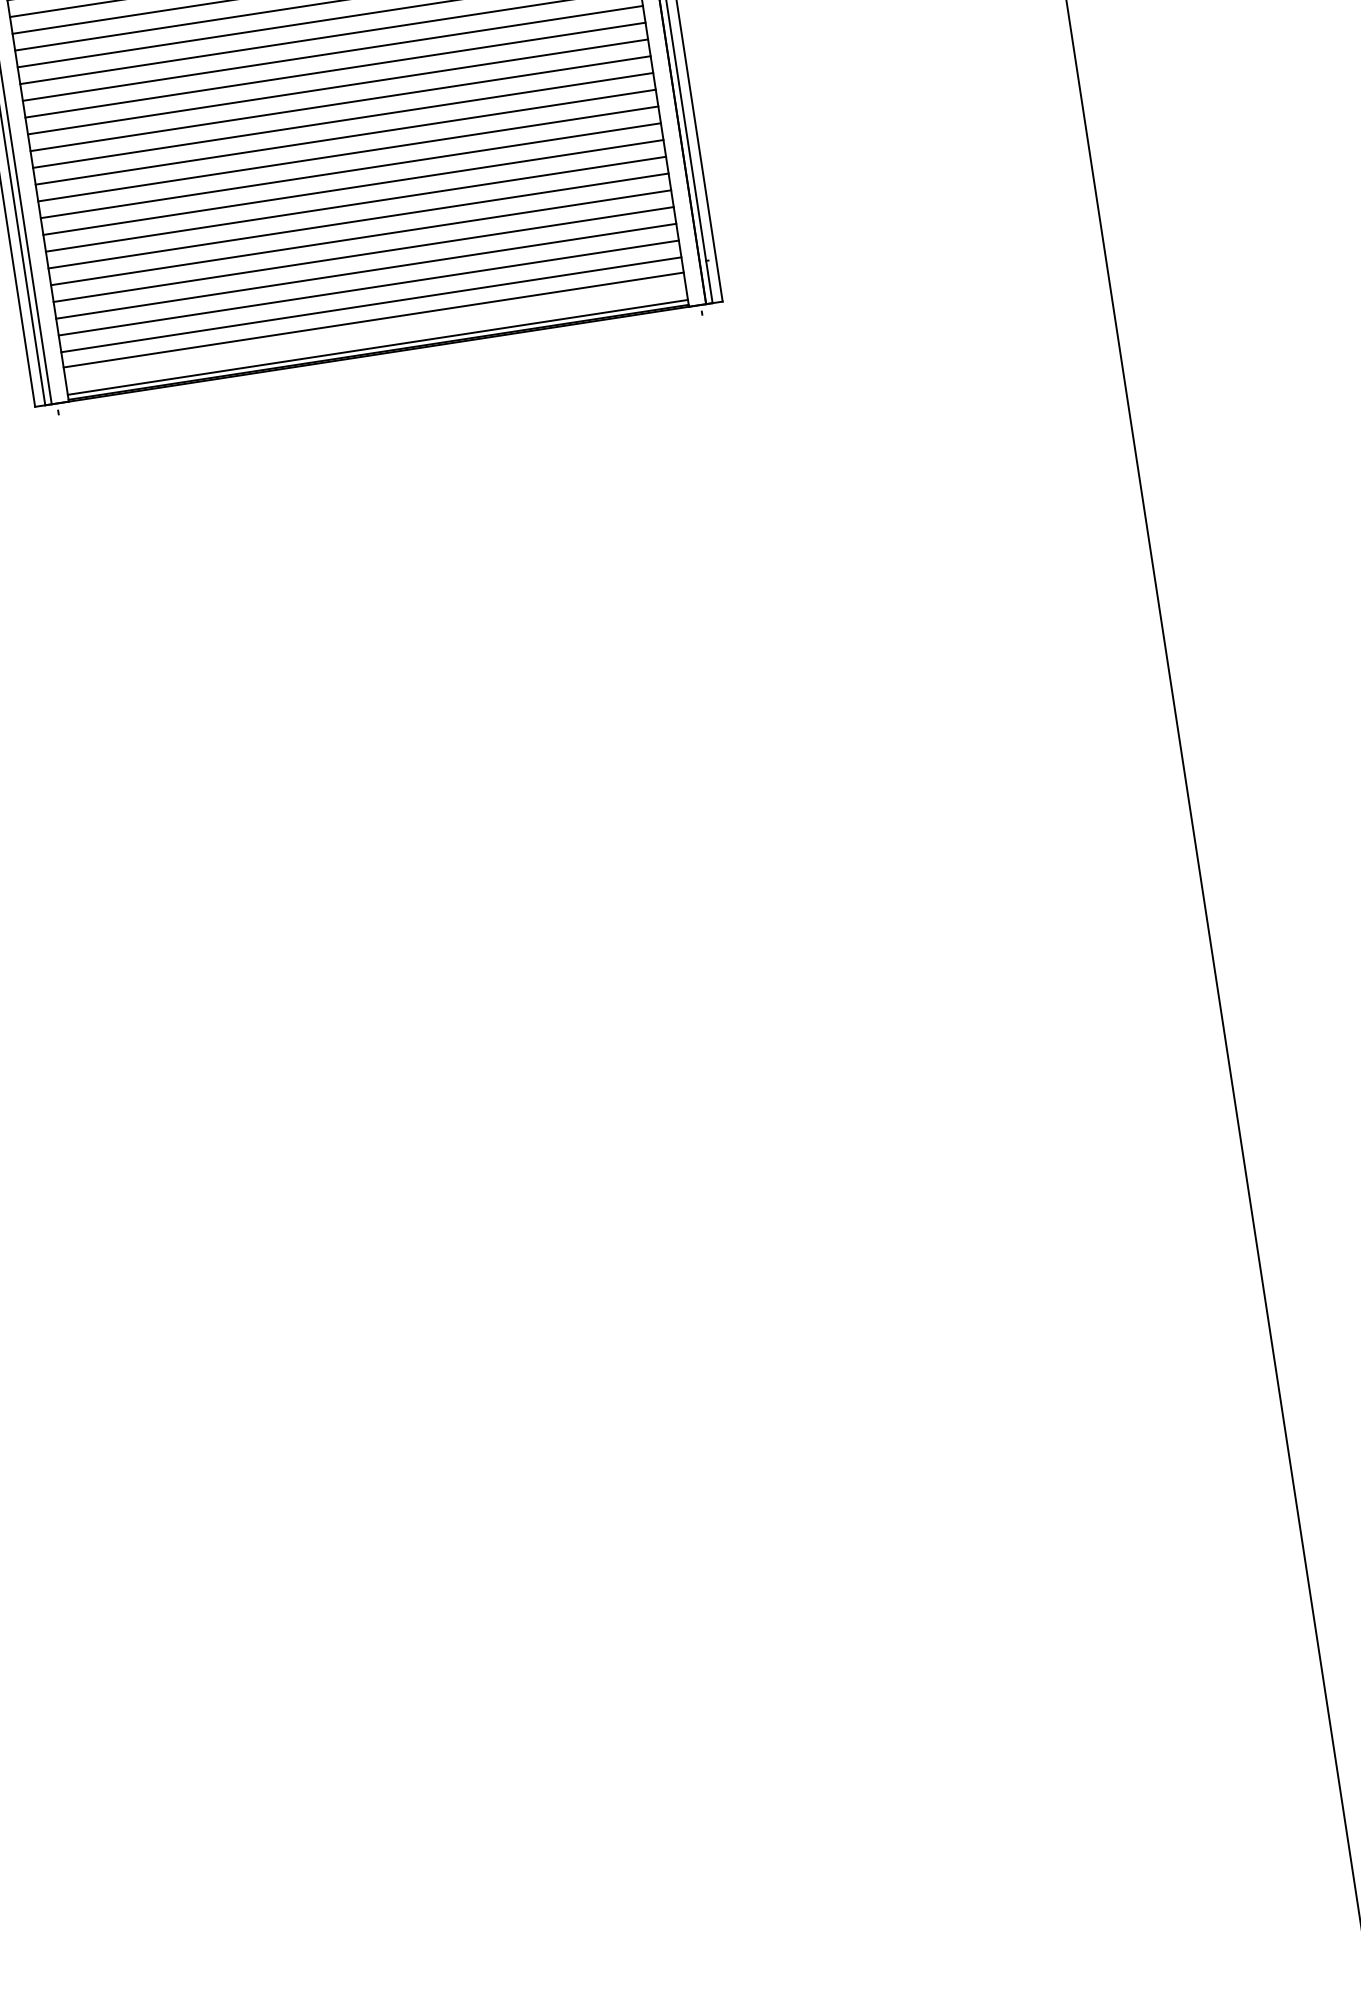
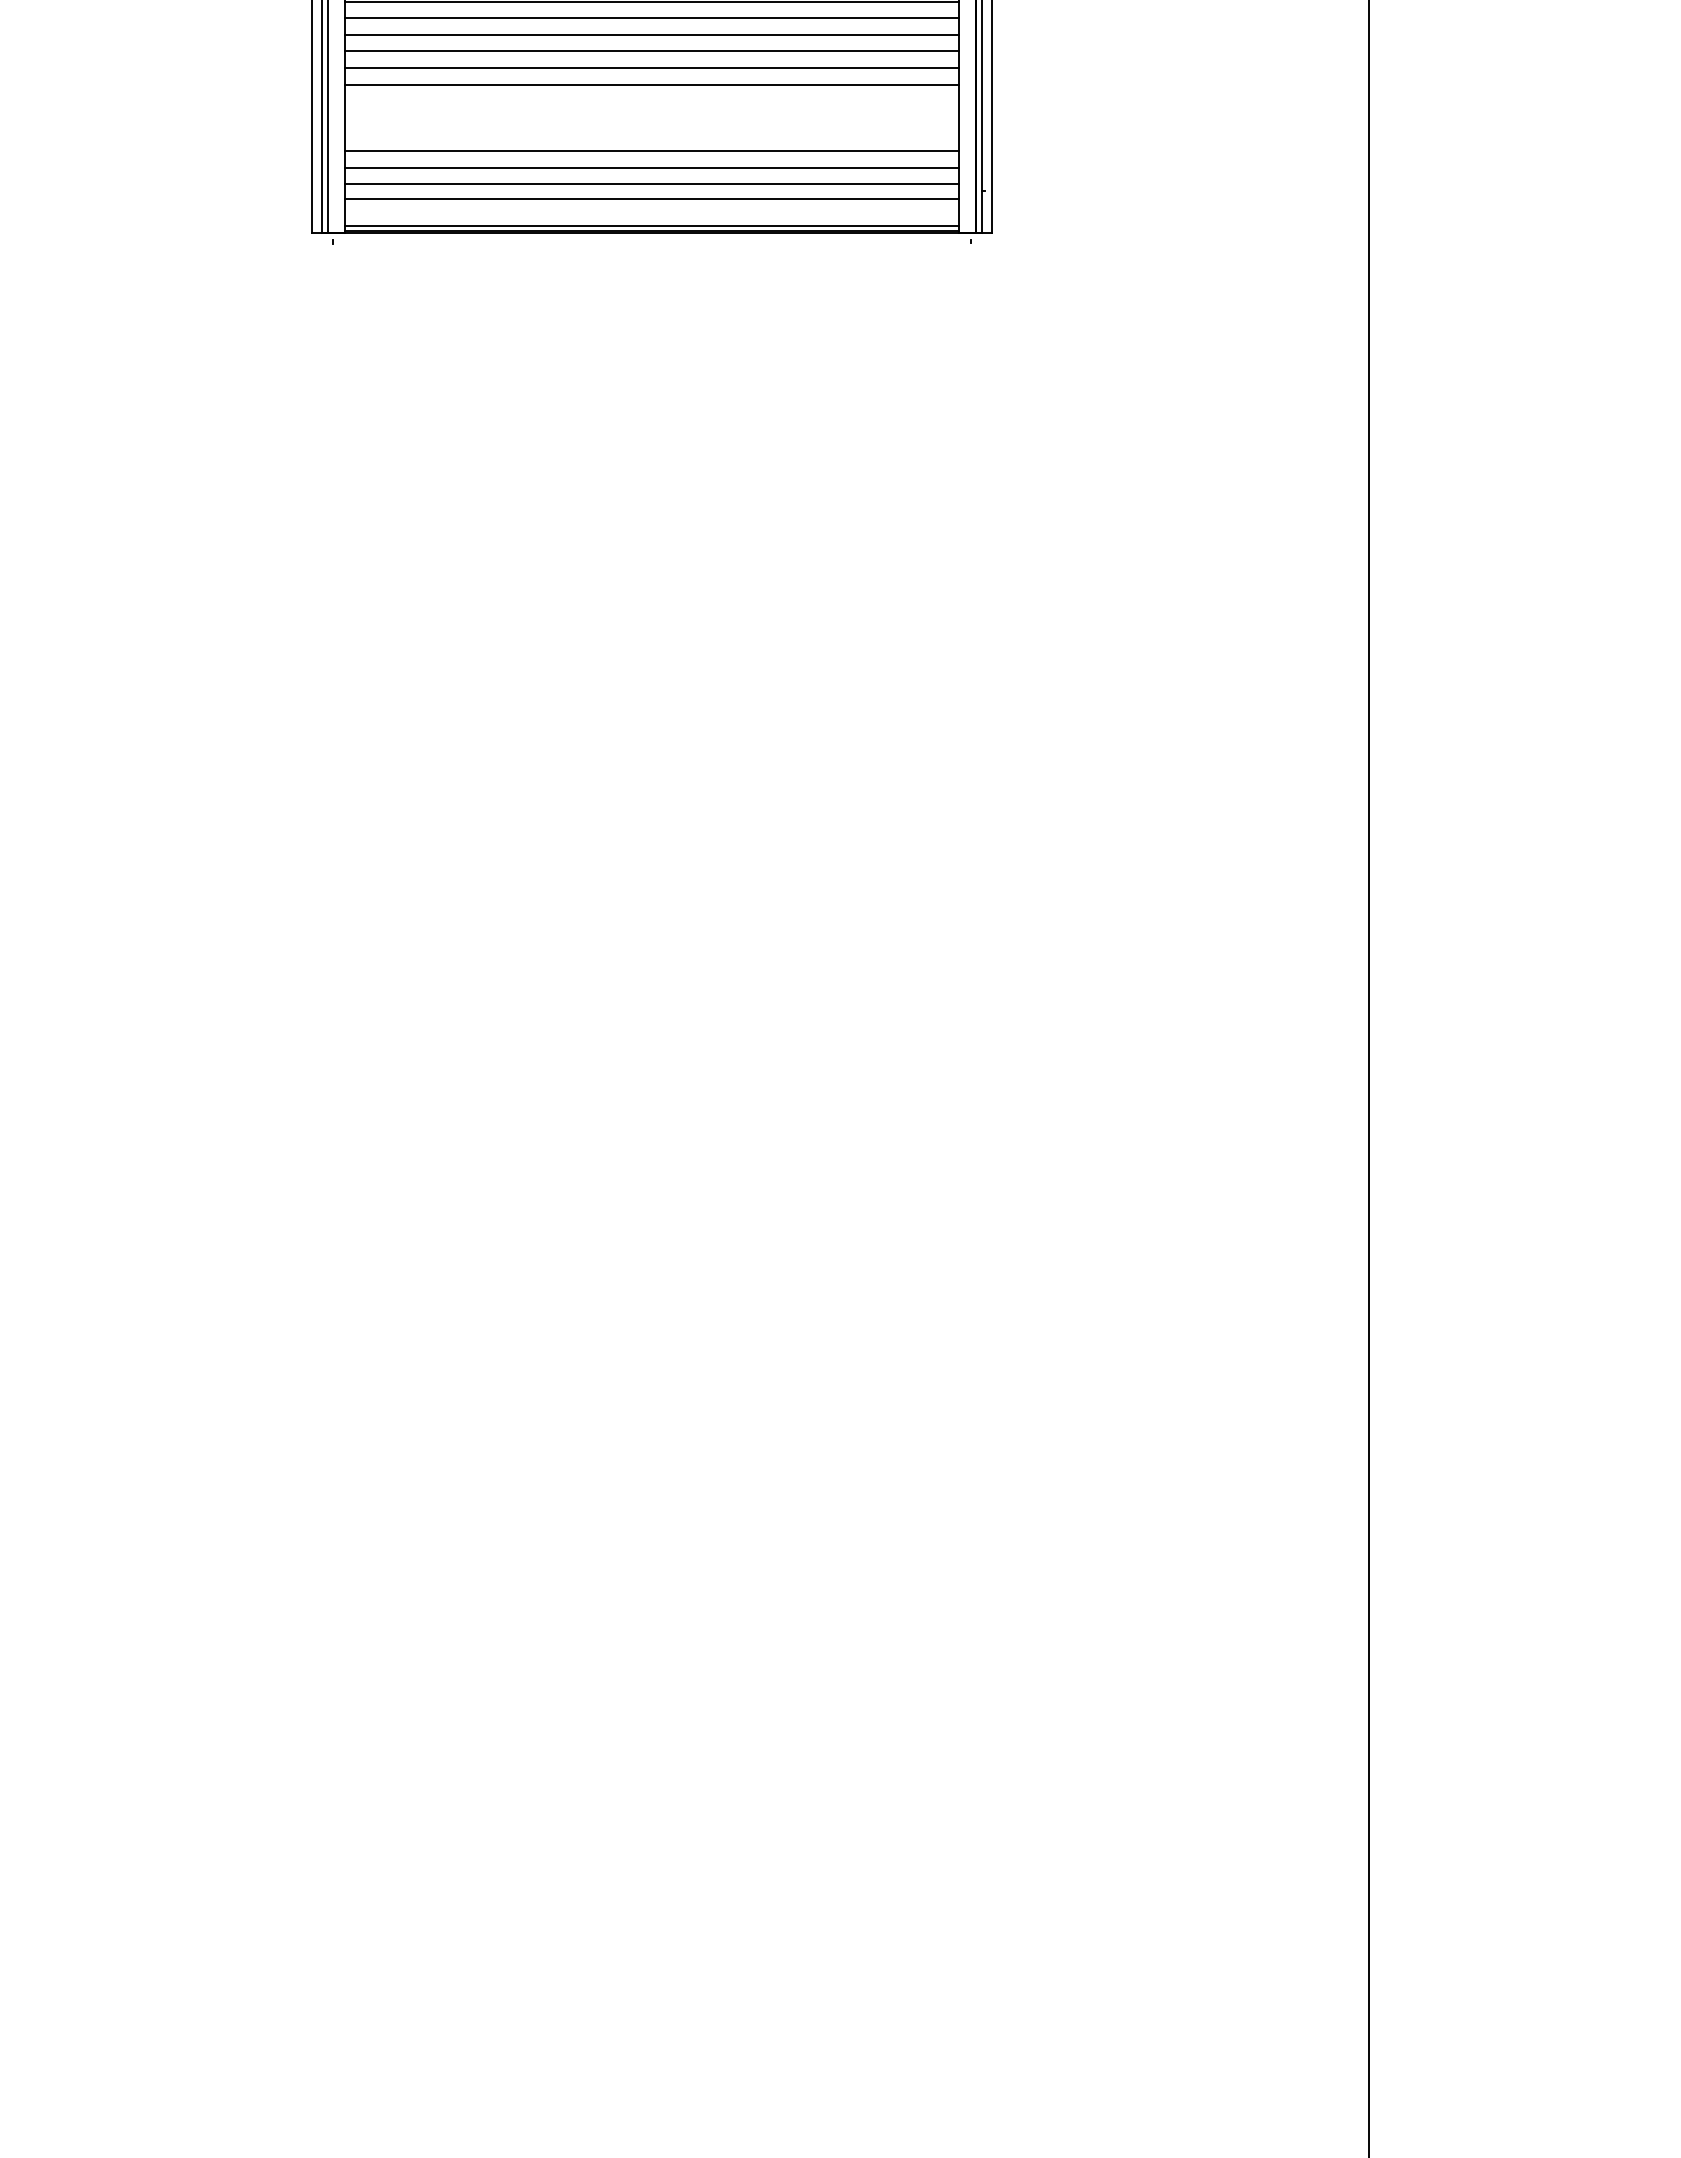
line: (358, 221) -> (651, 101), removed
line: (360, 237) -> (651, 117), removed
line: (363, 254) -> (651, 134), removed

